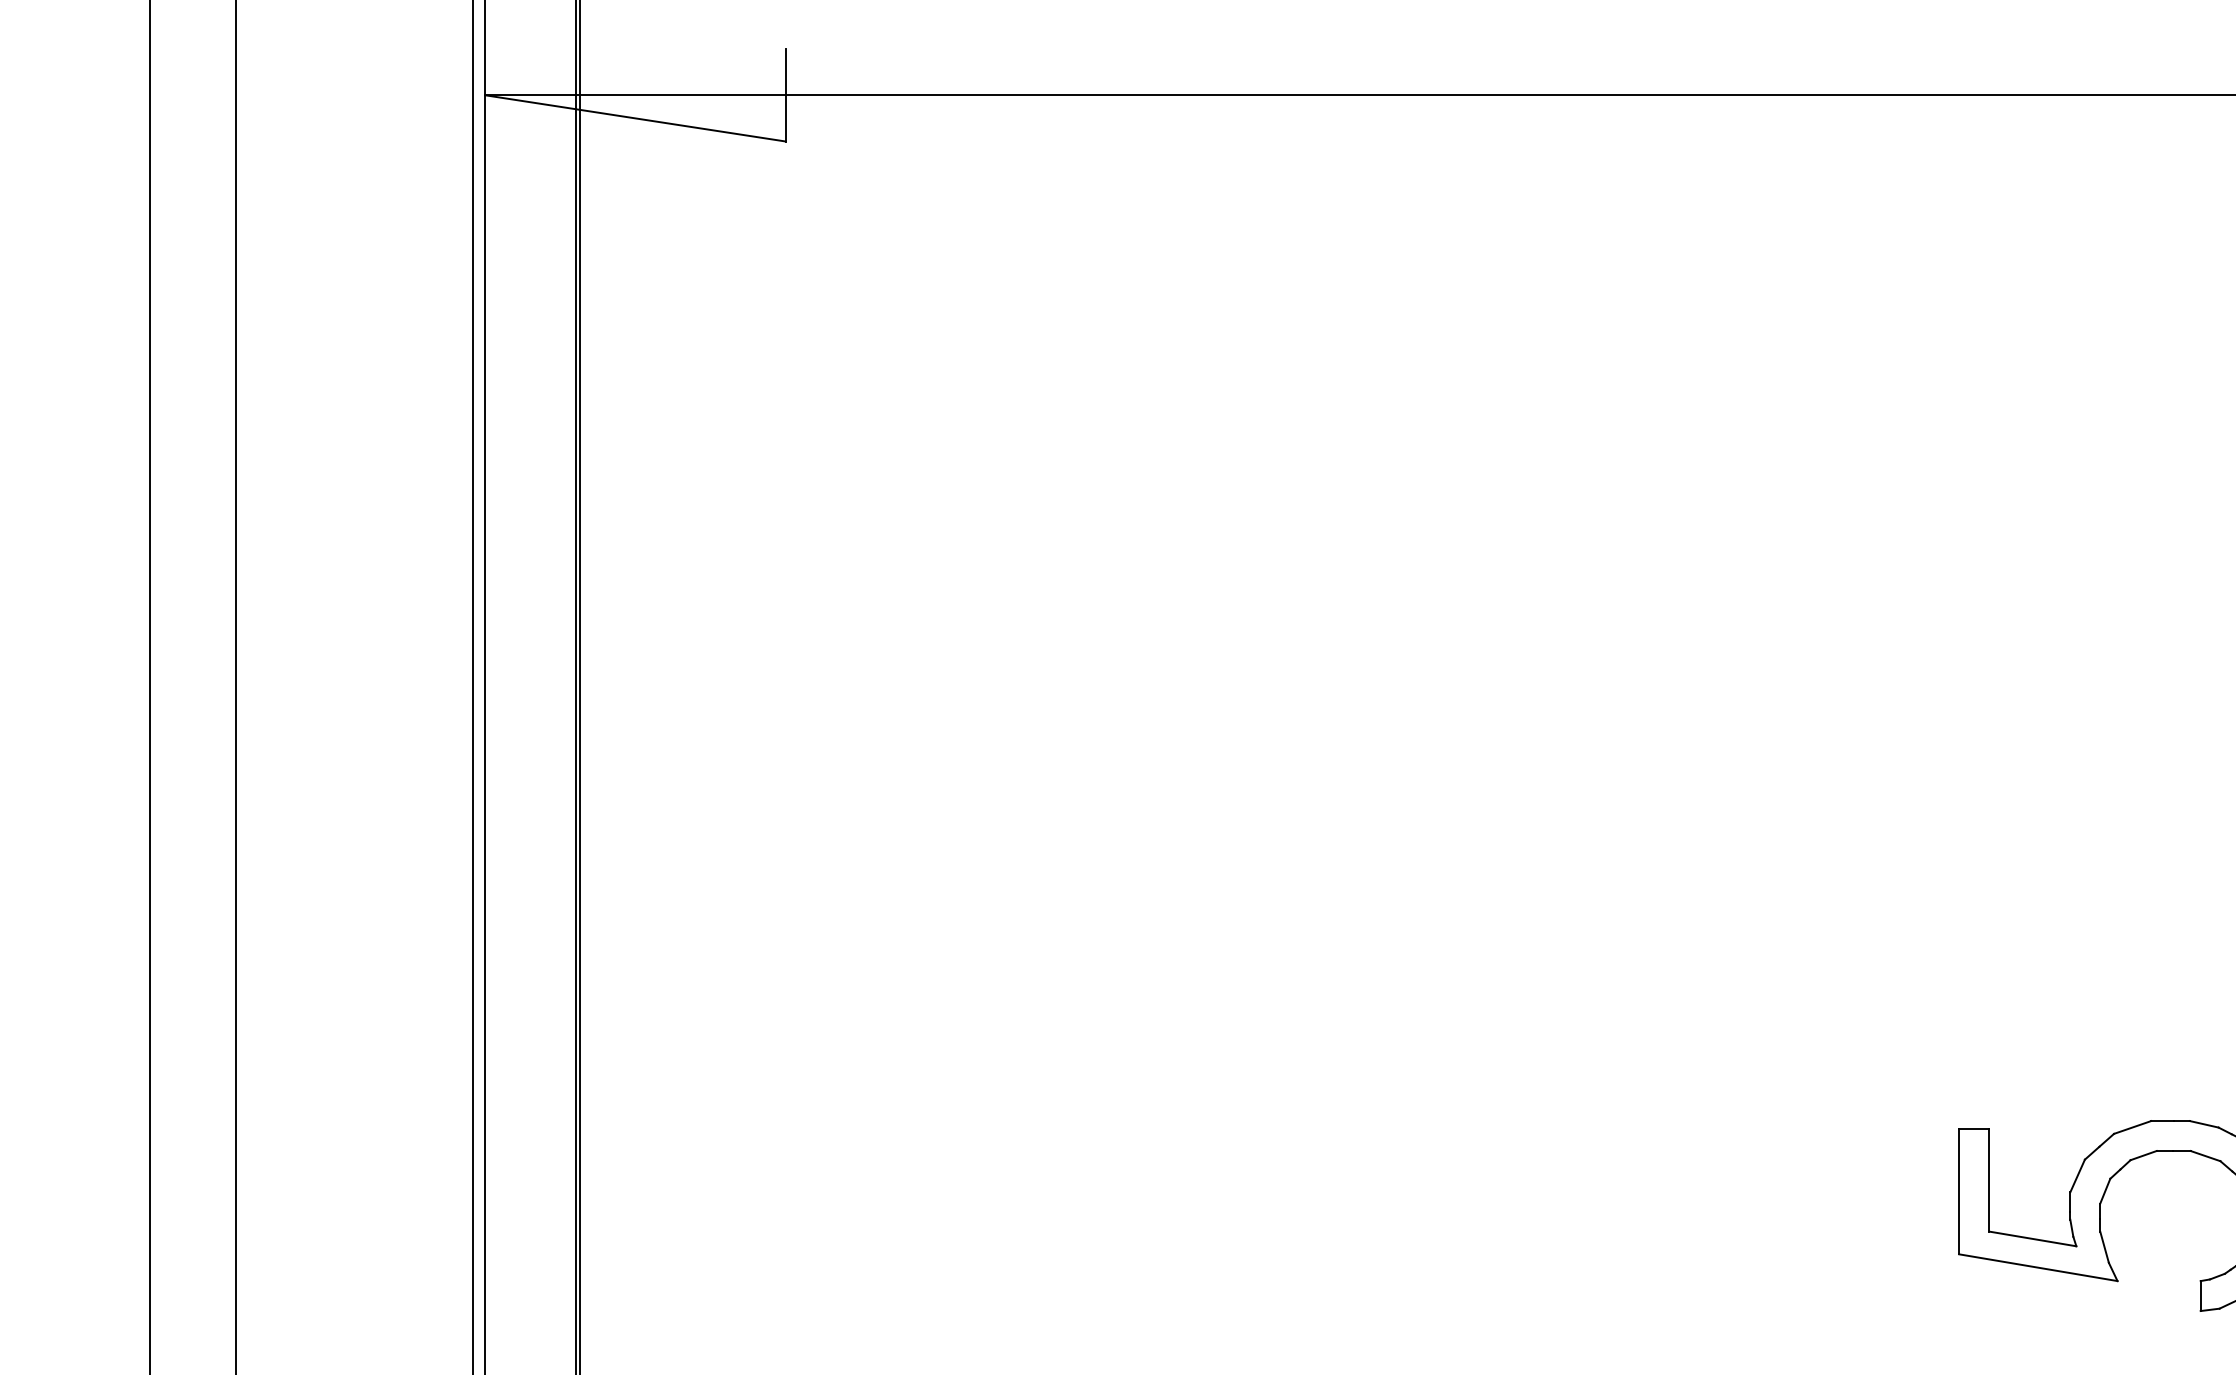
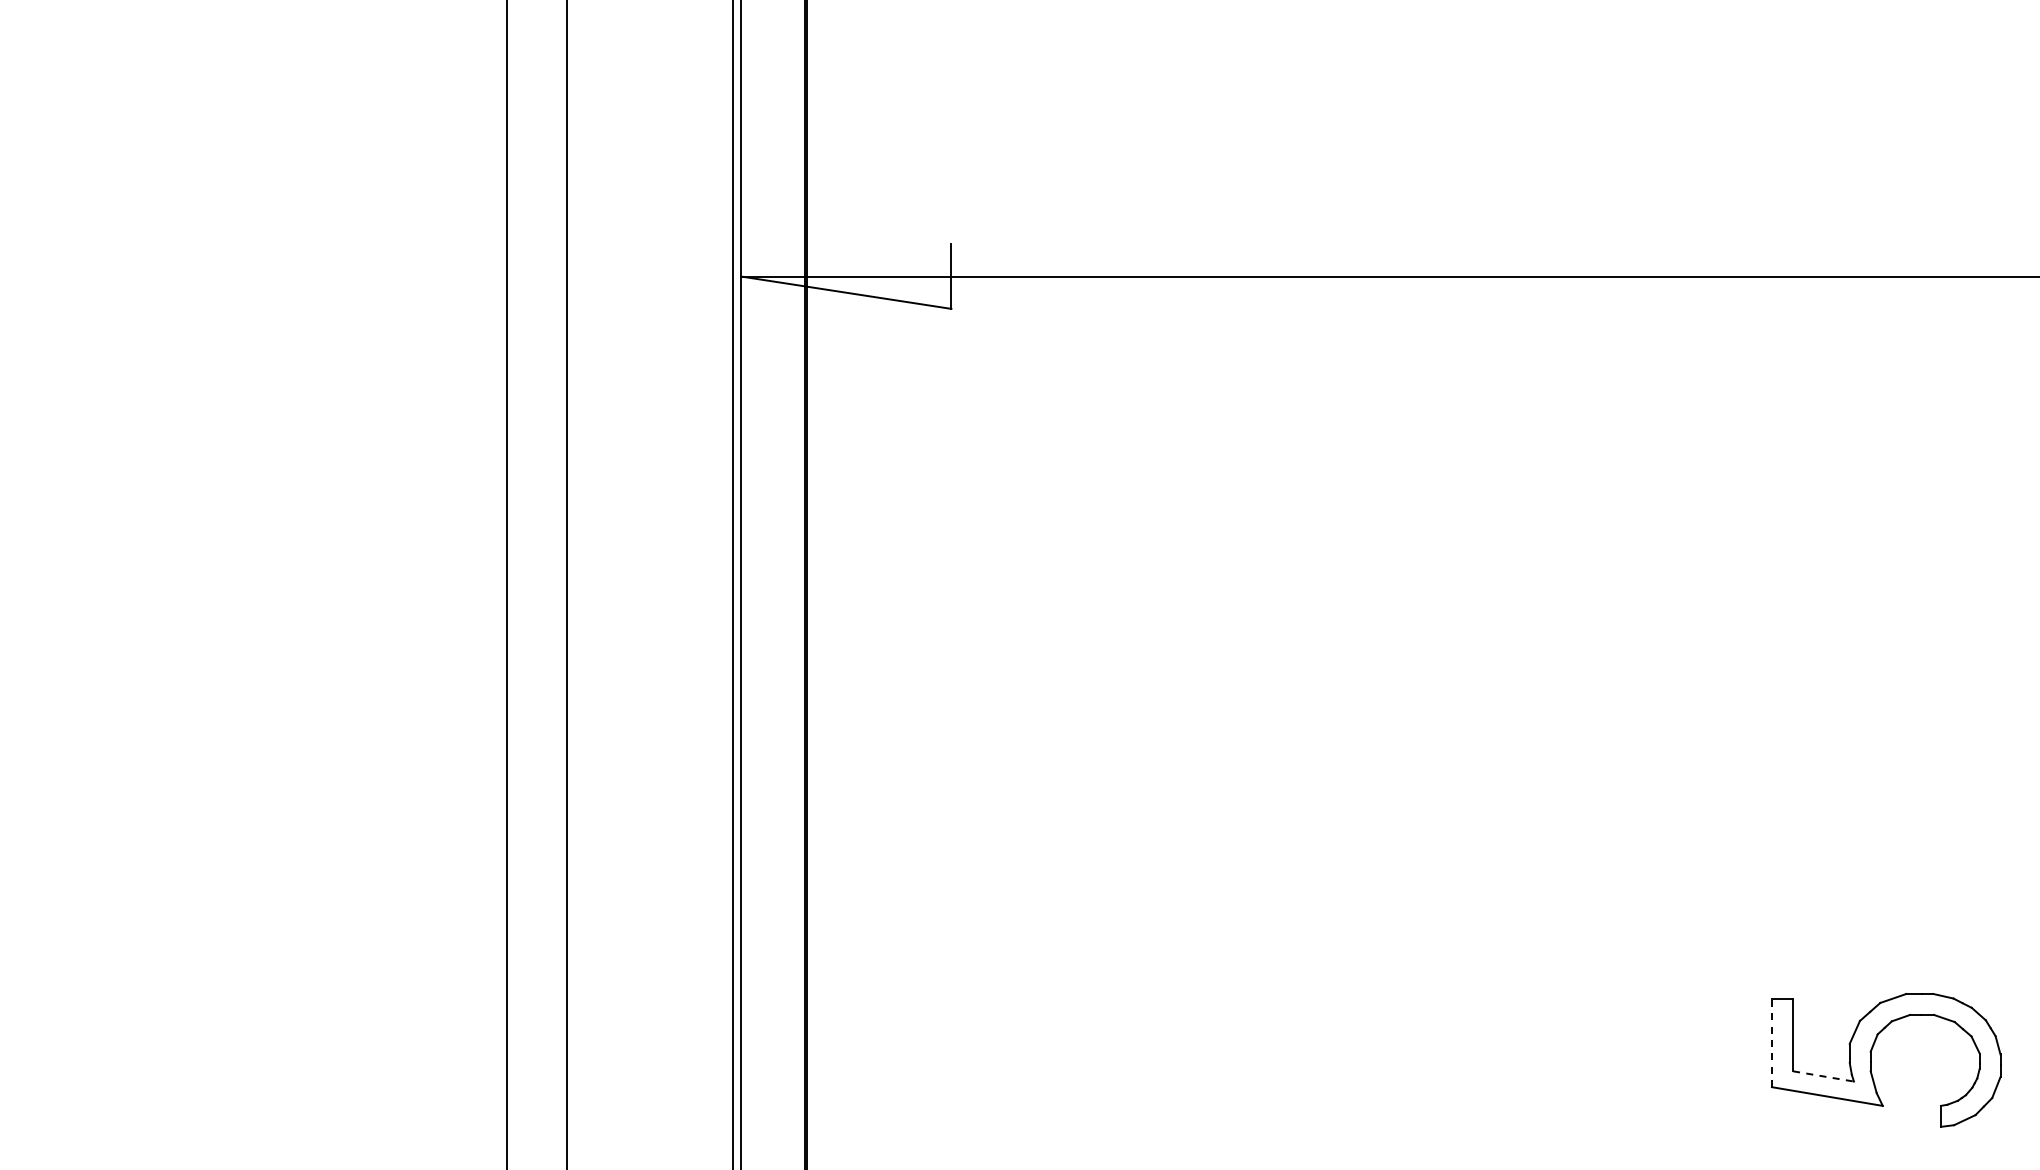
line: (1958, 1191) -> (1771, 1043), solid -> dashed
line: (2032, 1239) -> (1823, 1076), solid -> dashed

